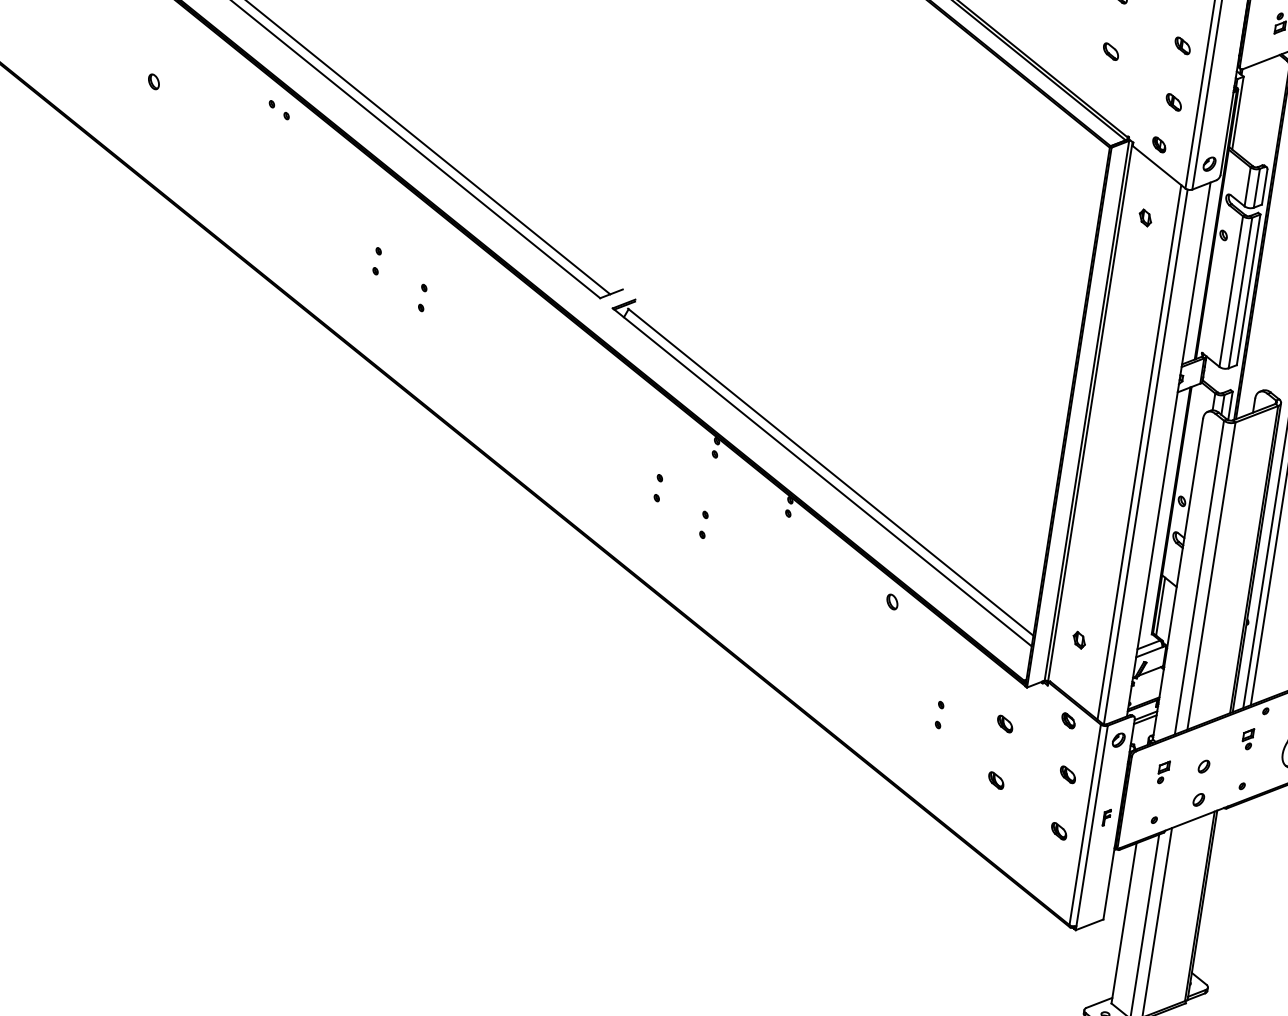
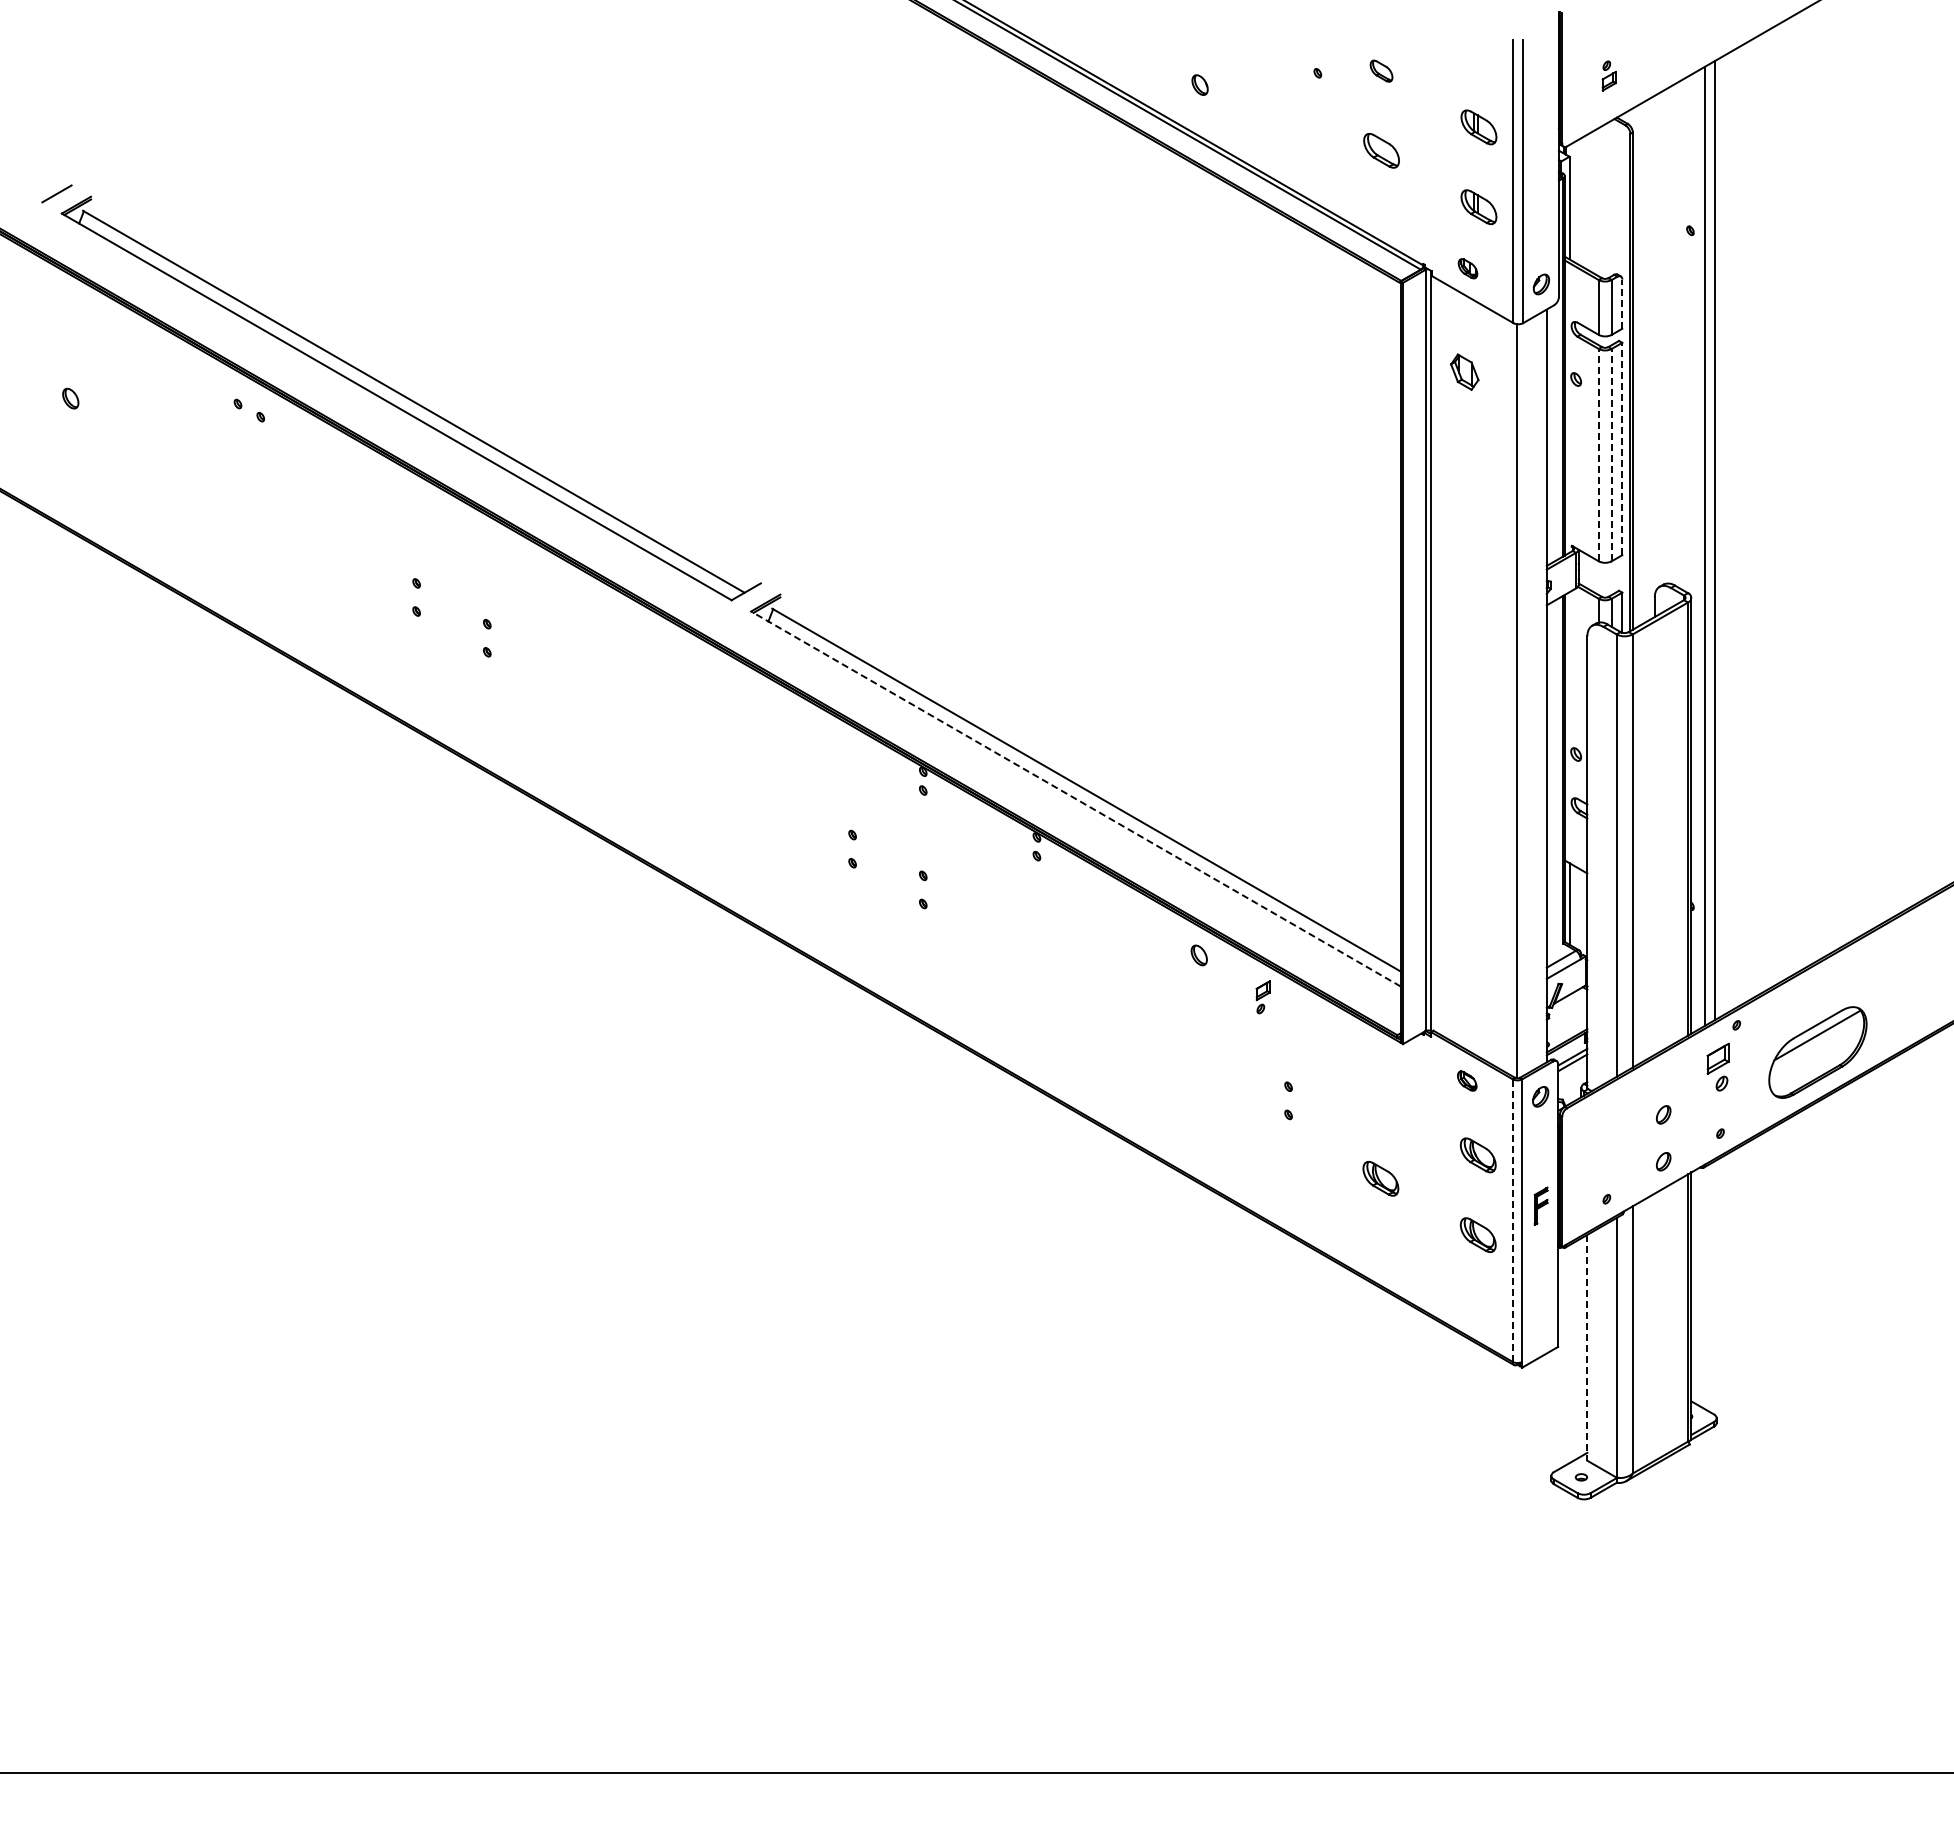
part: (1182, 45) -> (1478, 127), size x1.6
part: (1111, 51) -> (1381, 150), size x1.6
part: (1173, 101) -> (1478, 206), size x1.6
line: (1264, 187) -> (1622, 304), solid -> dashed
part: (1145, 218) -> (1464, 372), size x1.6
line: (1248, 289) -> (1622, 448), solid -> dashed
line: (1231, 291) -> (1598, 454), solid -> dashed
line: (1240, 292) -> (1611, 454), solid -> dashed
line: (1139, 452) -> (1506, 696), removed
line: (822, 476) -> (1075, 798), solid -> dashed
part: (1079, 640) -> (1464, 967), removed
part: (1005, 723) -> (1380, 1098), removed
part: (1247, 738) -> (1717, 1066), size x1.6
part: (1163, 772) -> (1262, 997), moved
part: (1067, 774) -> (1477, 1155), size x1.6
part: (996, 780) -> (1380, 1178), size x1.6
part: (1106, 817) -> (1540, 1205), size x1.6
line: (1085, 824) -> (1512, 1220), solid -> dashed
part: (1058, 830) -> (1477, 1234), size x1.6
line: (1124, 923) -> (1587, 1347), solid -> dashed

